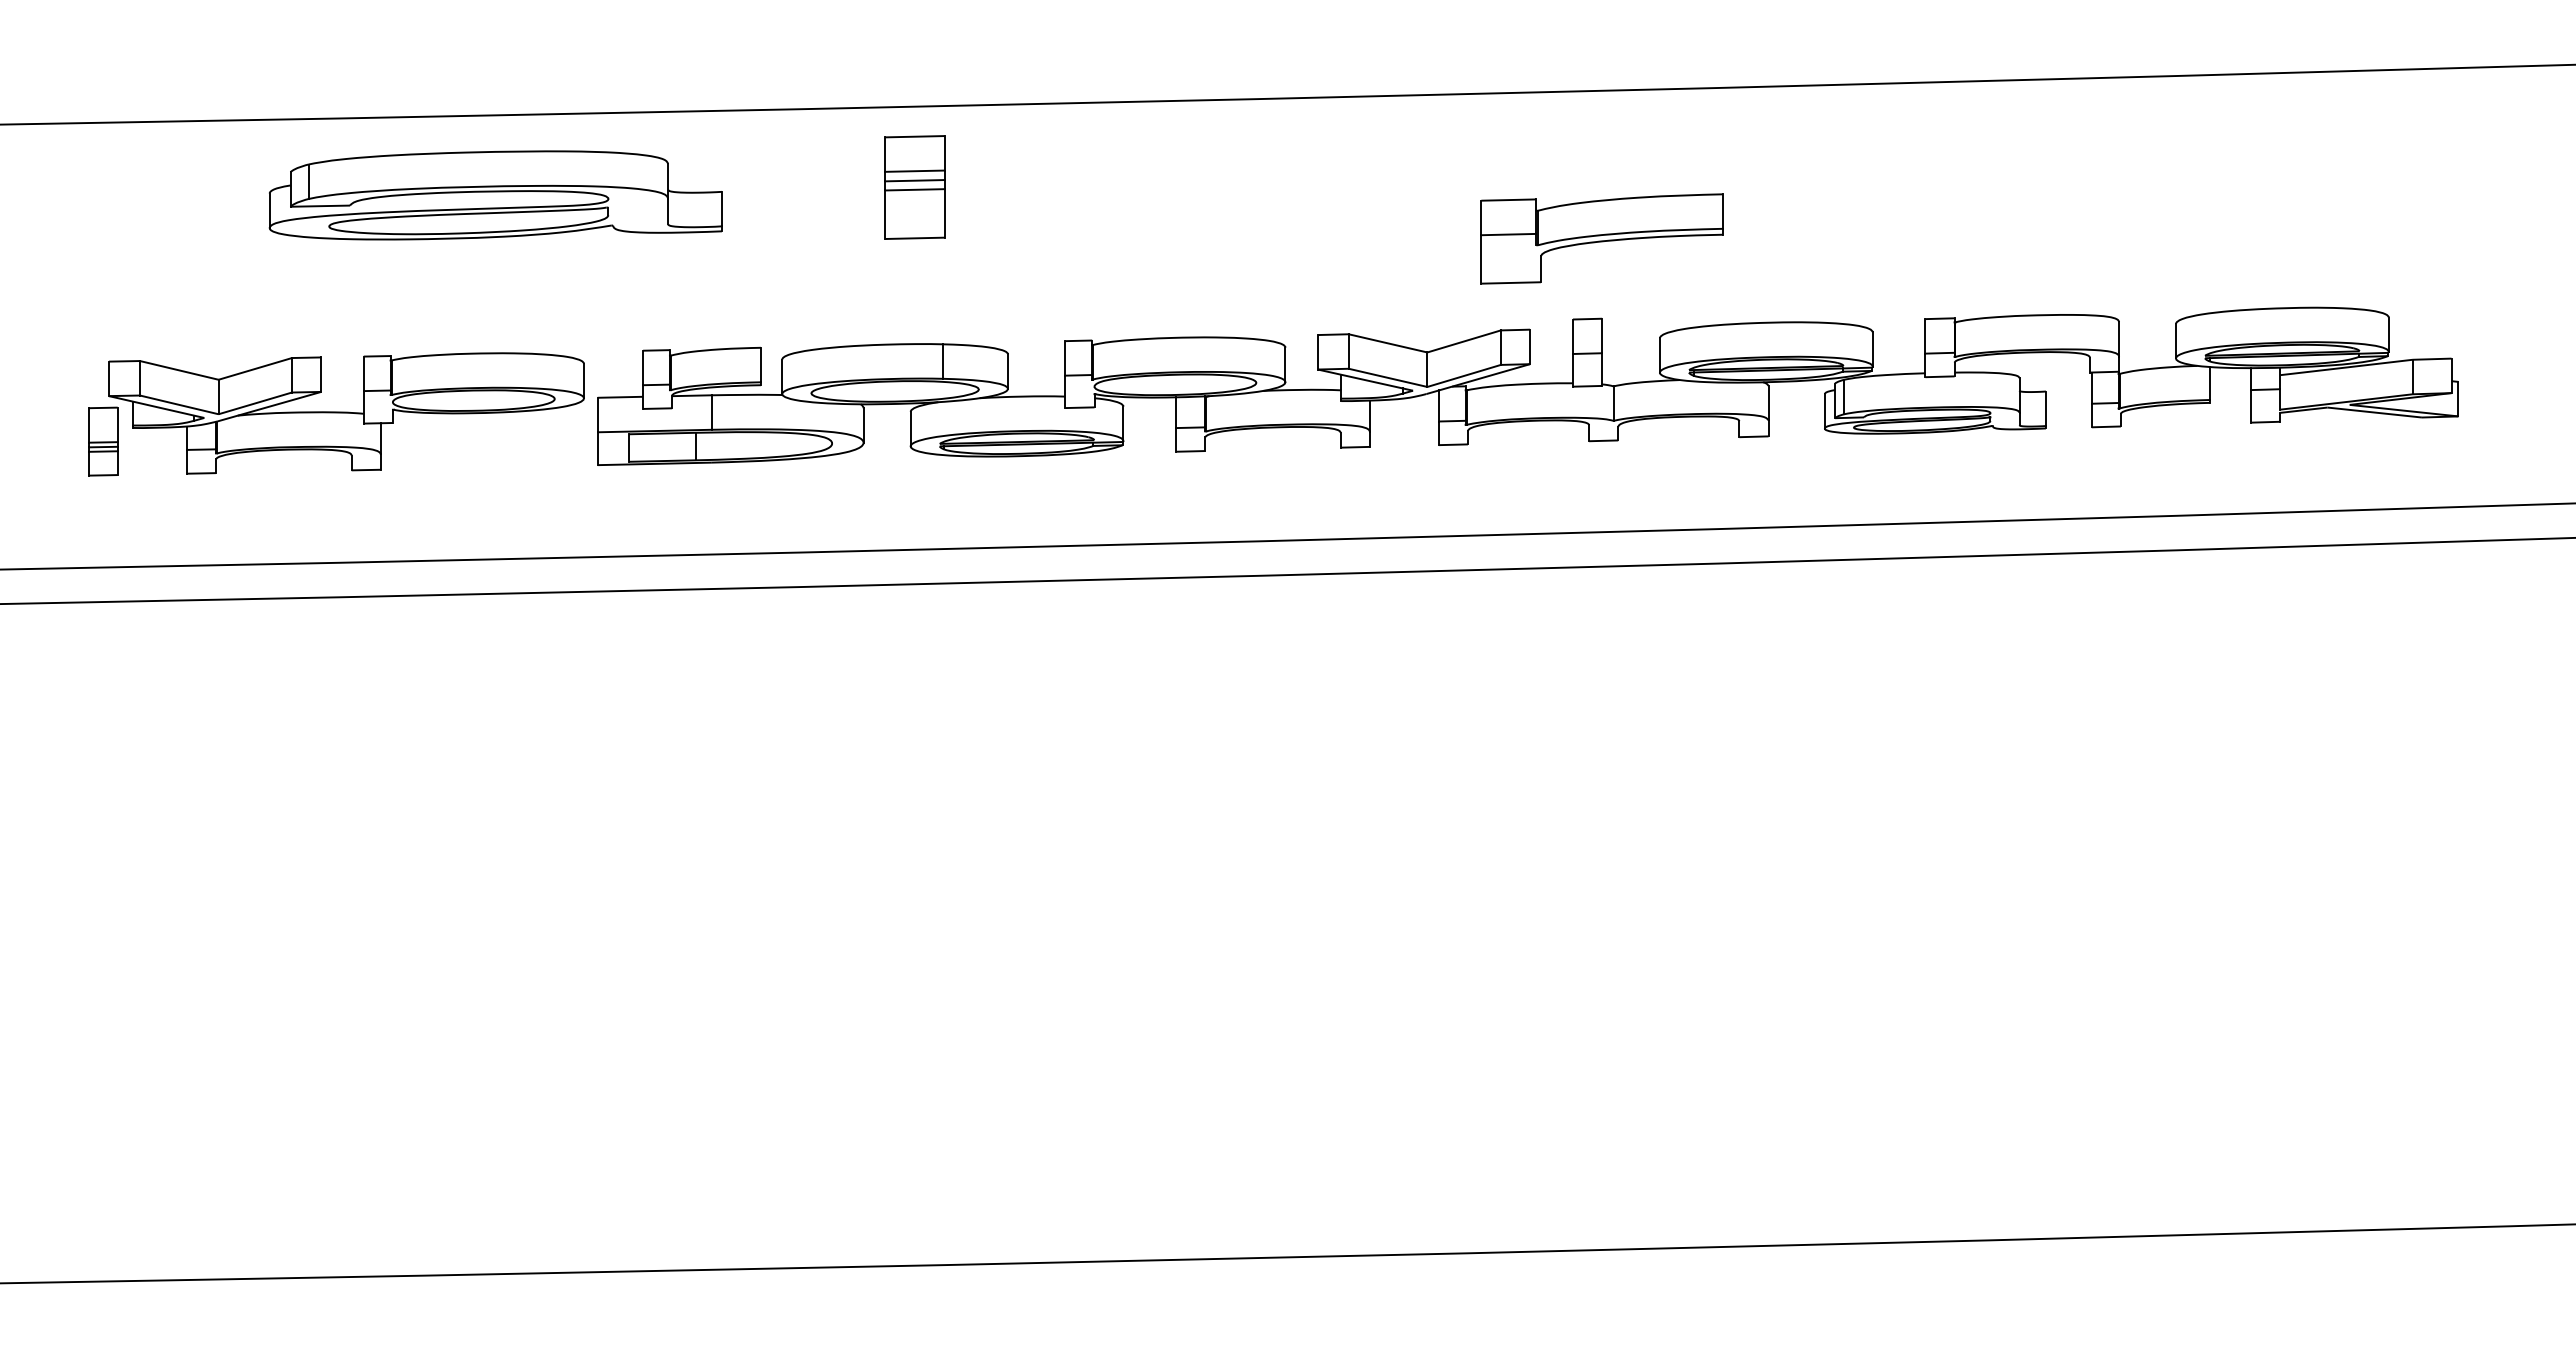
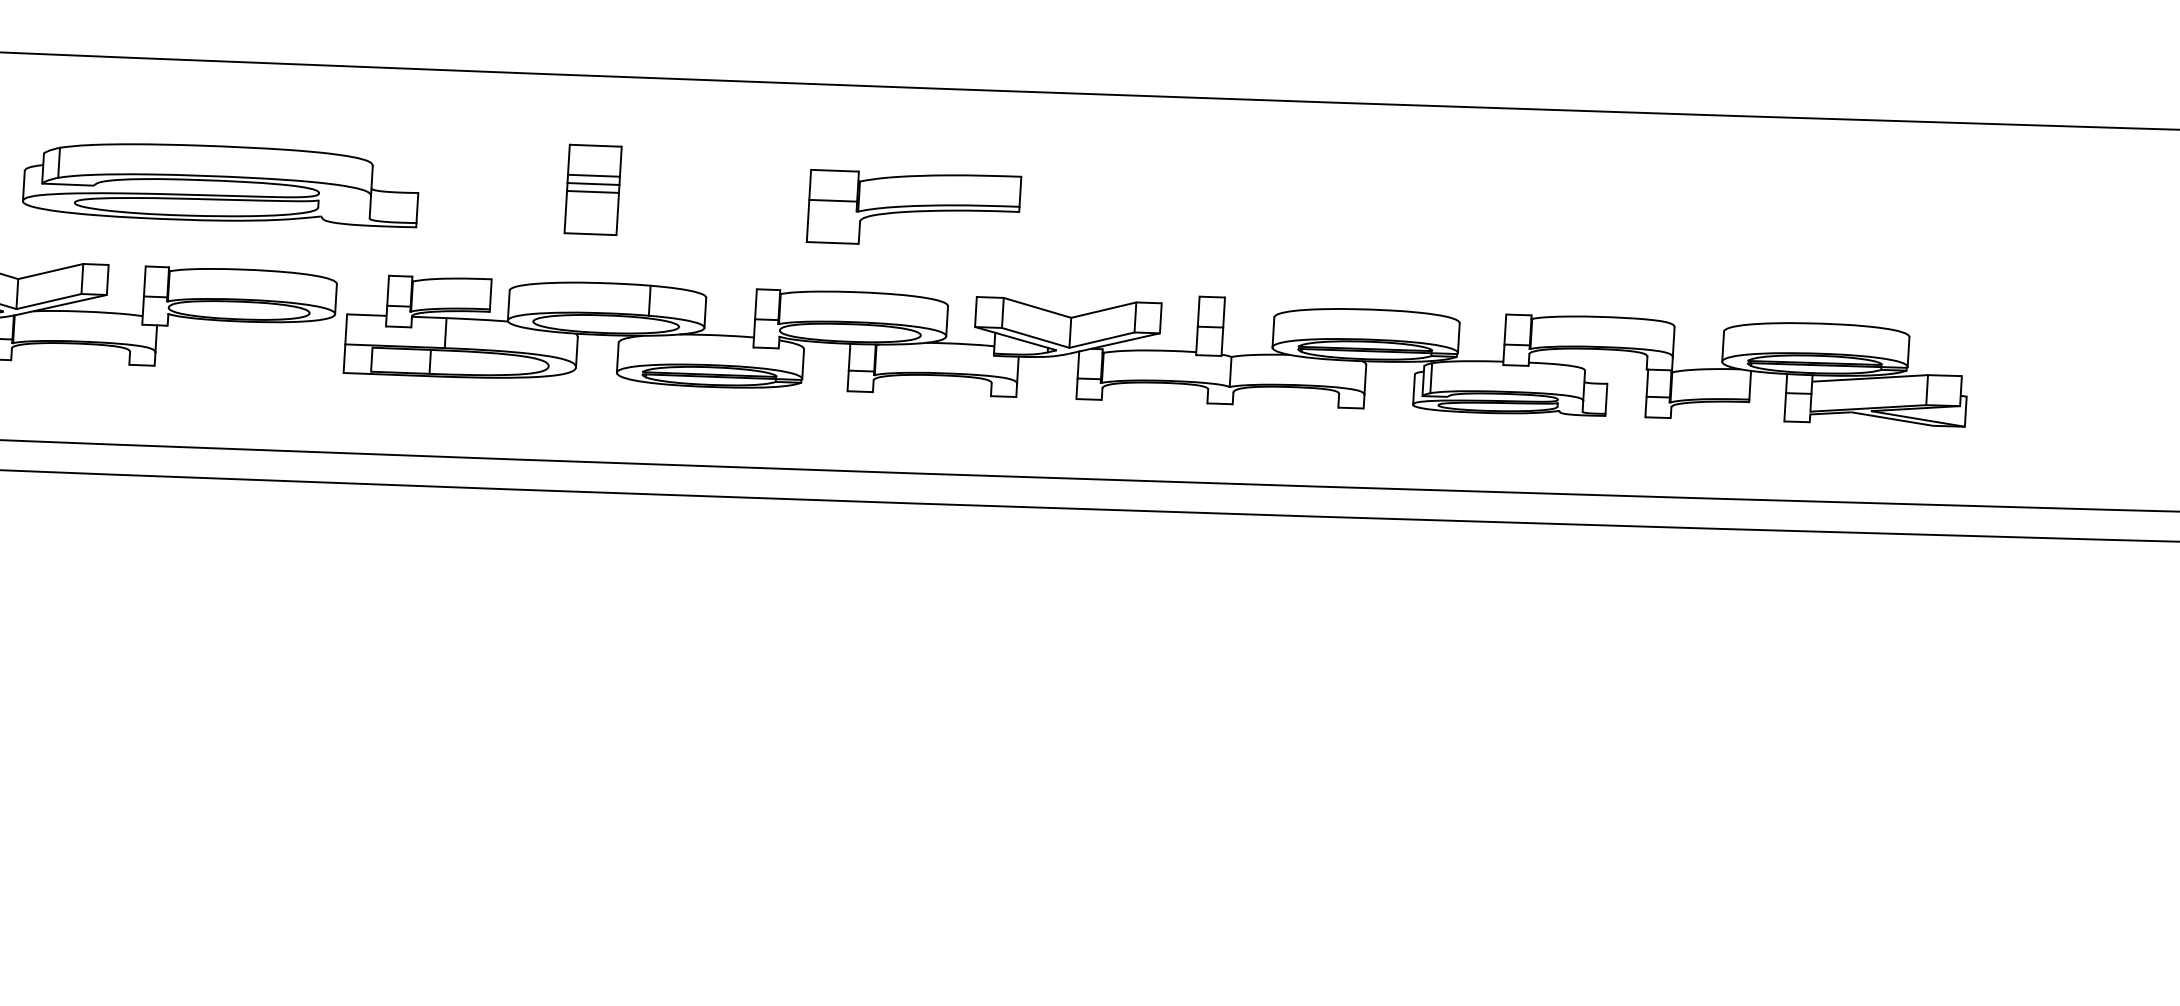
part: (914, 187) -> (592, 189), moved
part: (495, 195) -> (221, 184), moved
part: (1601, 238) -> (913, 208), moved

